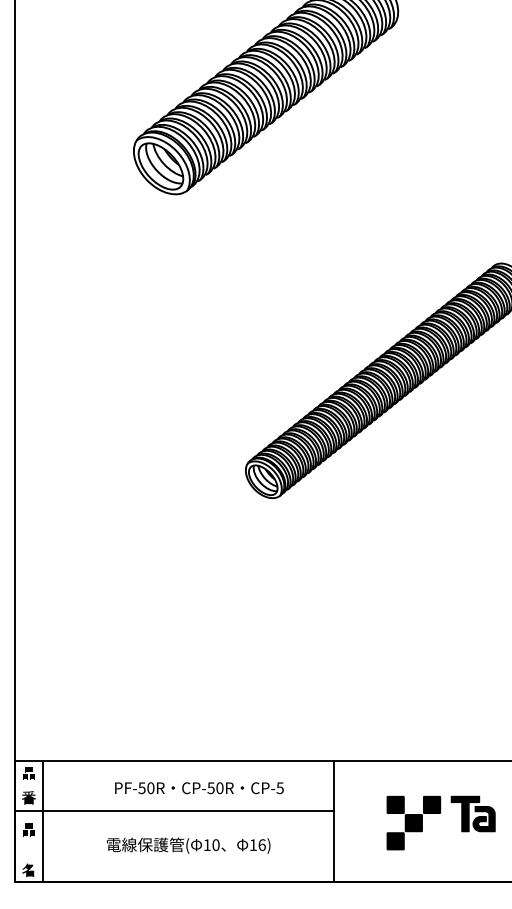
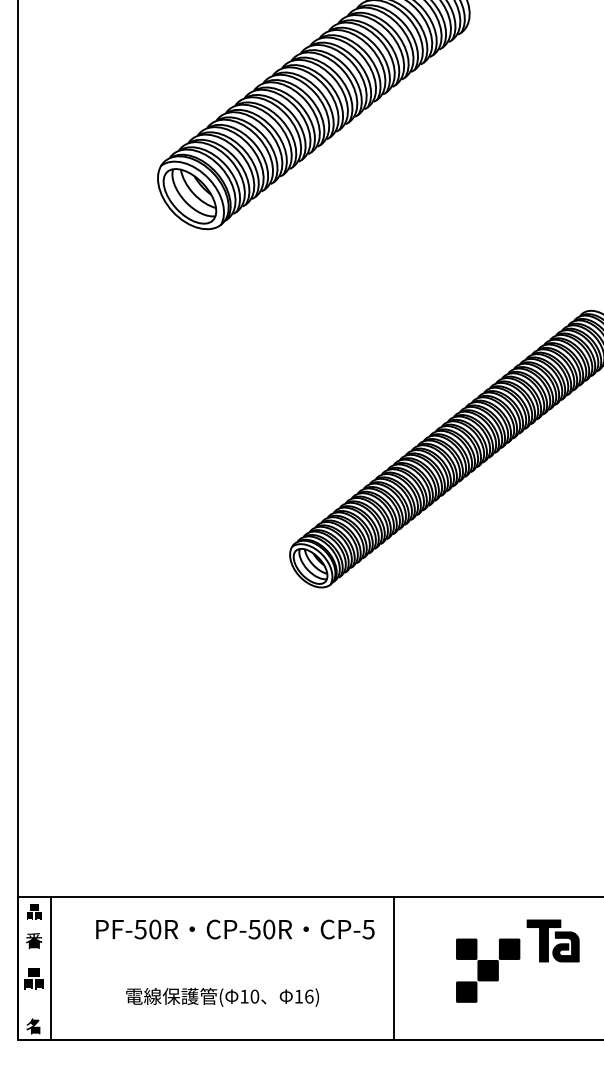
part: (198, 788) -> (234, 929), size x1.4
line: (174, 811) -> (205, 956), removed
part: (472, 813) -> (552, 940), moved
part: (29, 829) -> (34, 978), size x1.4

